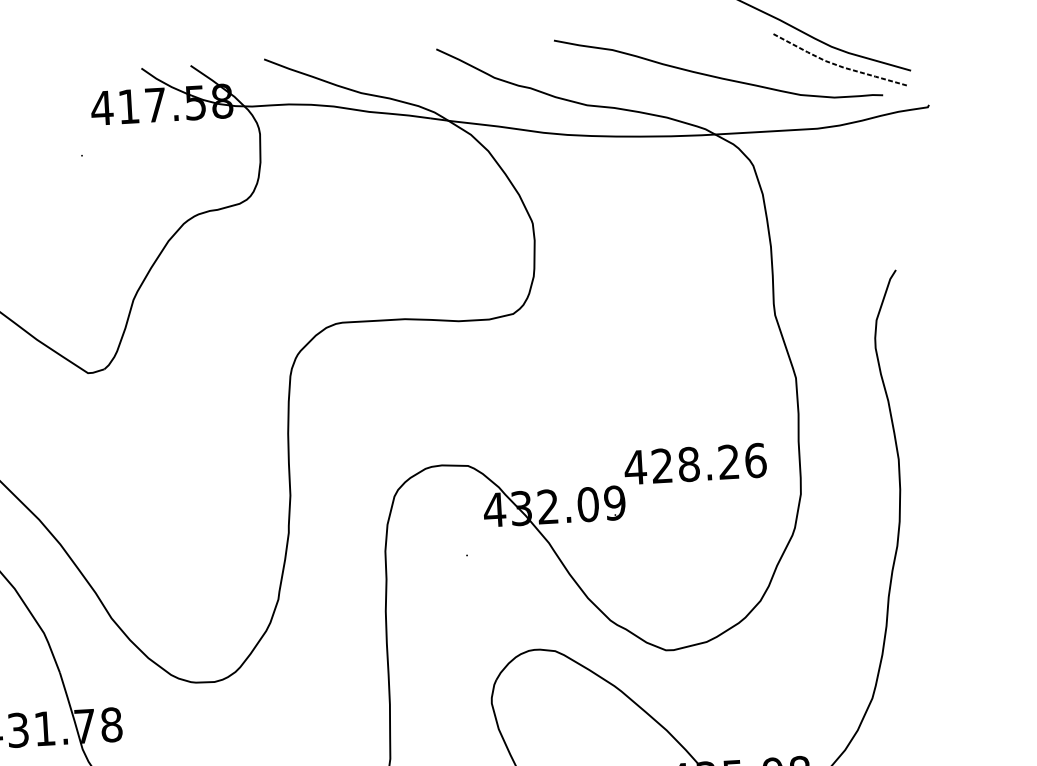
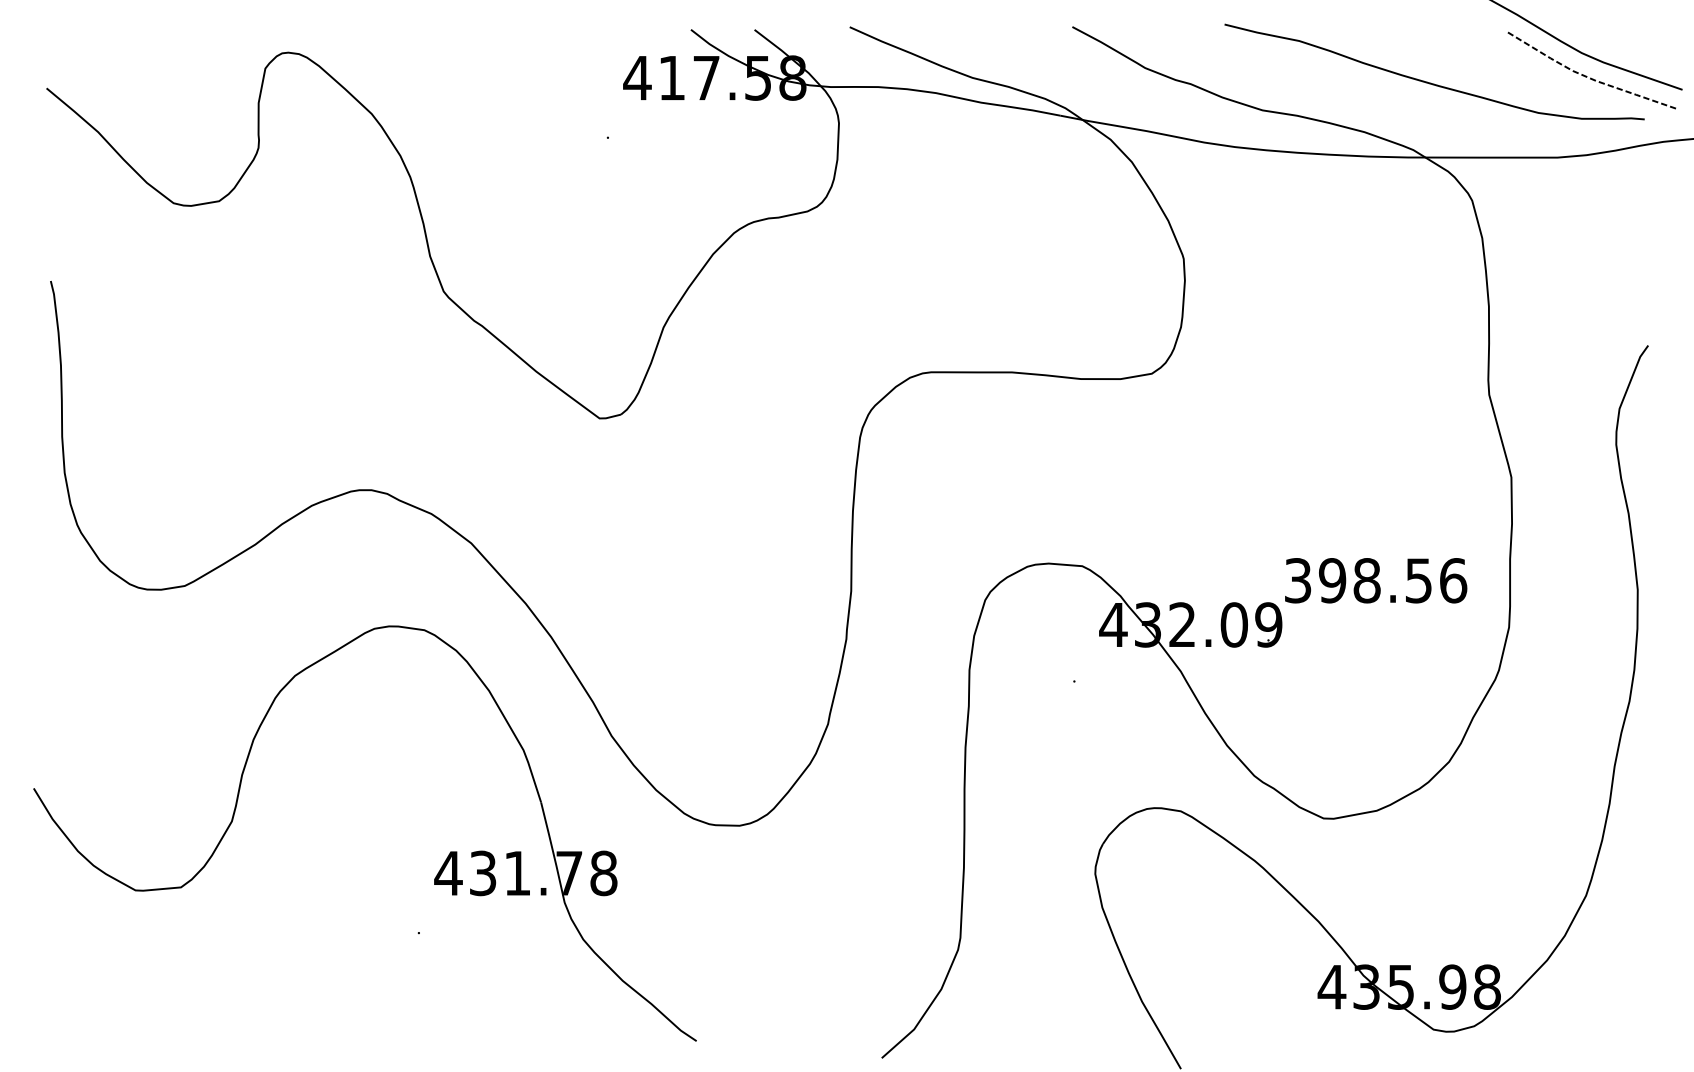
text: (681, 464) -> (1357, 580), 428.26 -> 398.56

